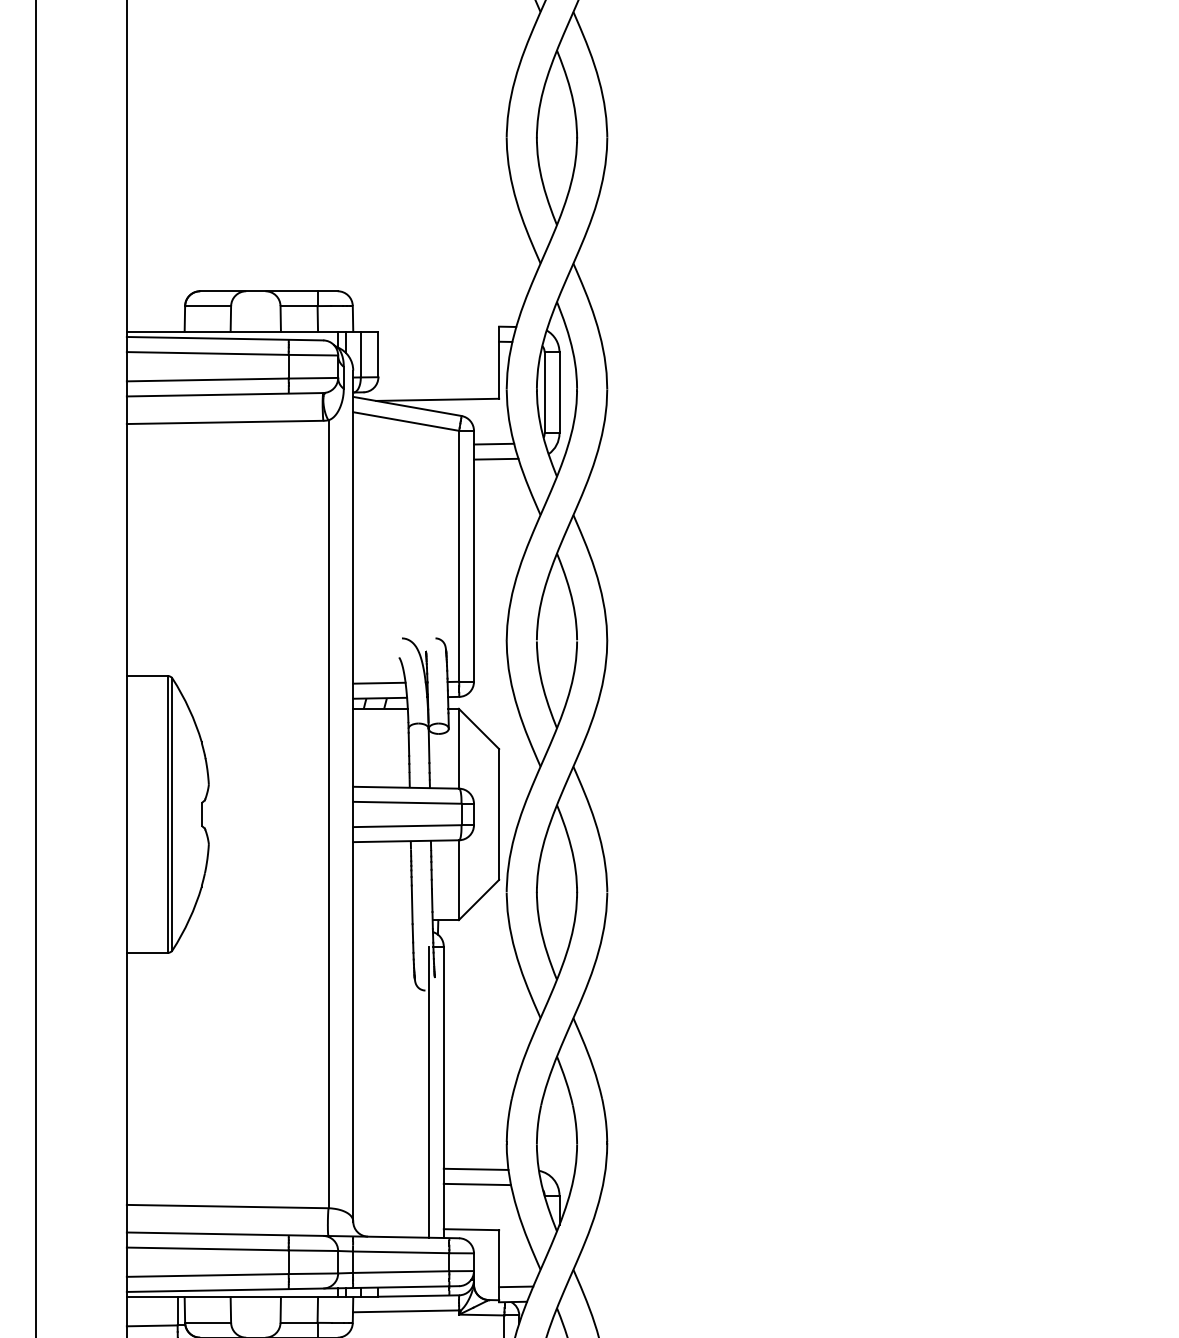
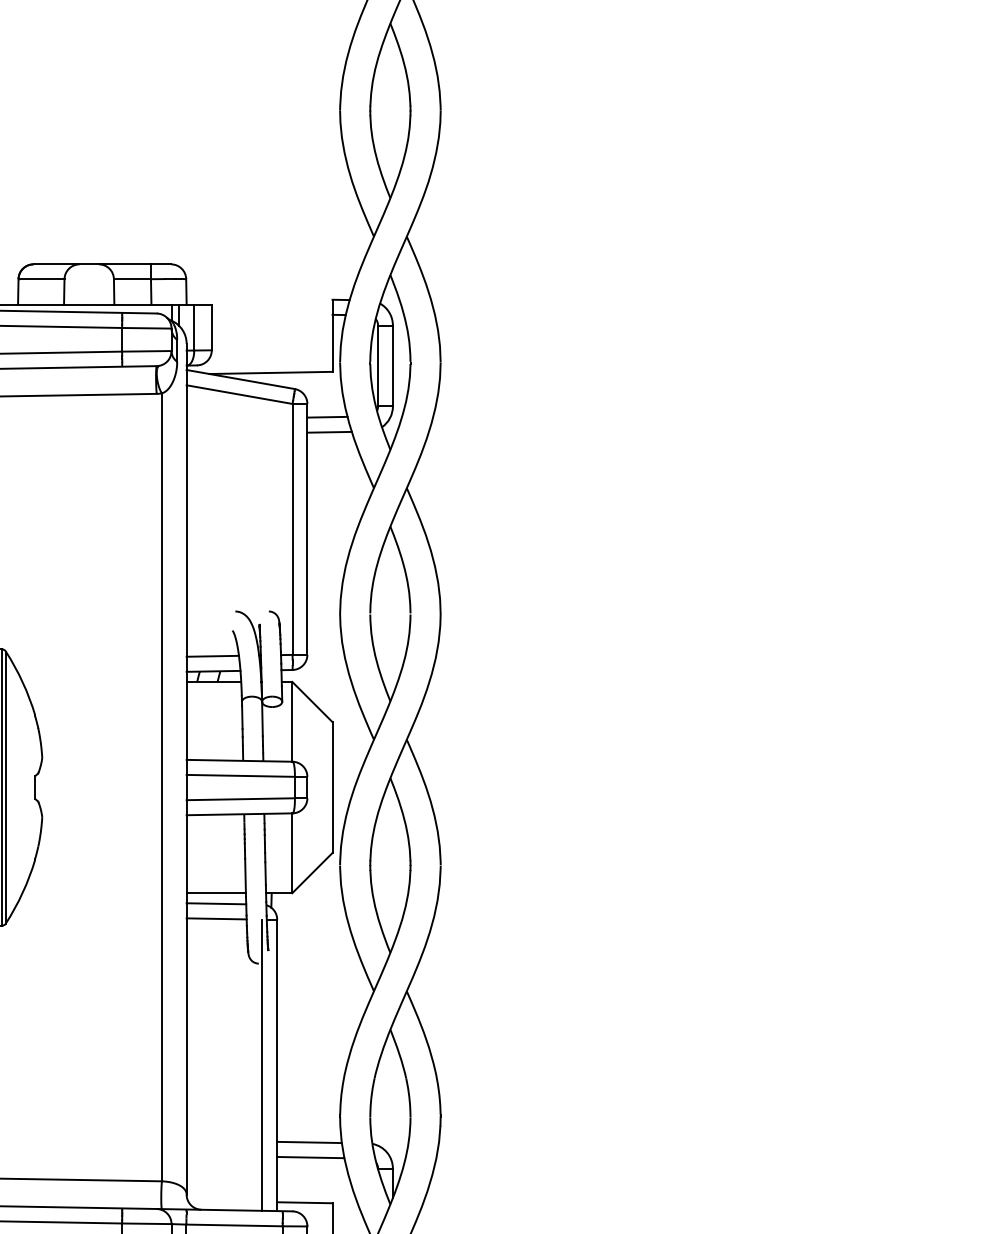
line: (382, 920) -> (215, 893), added
line: (382, 930) -> (215, 903), added
line: (383, 945) -> (216, 918), added

